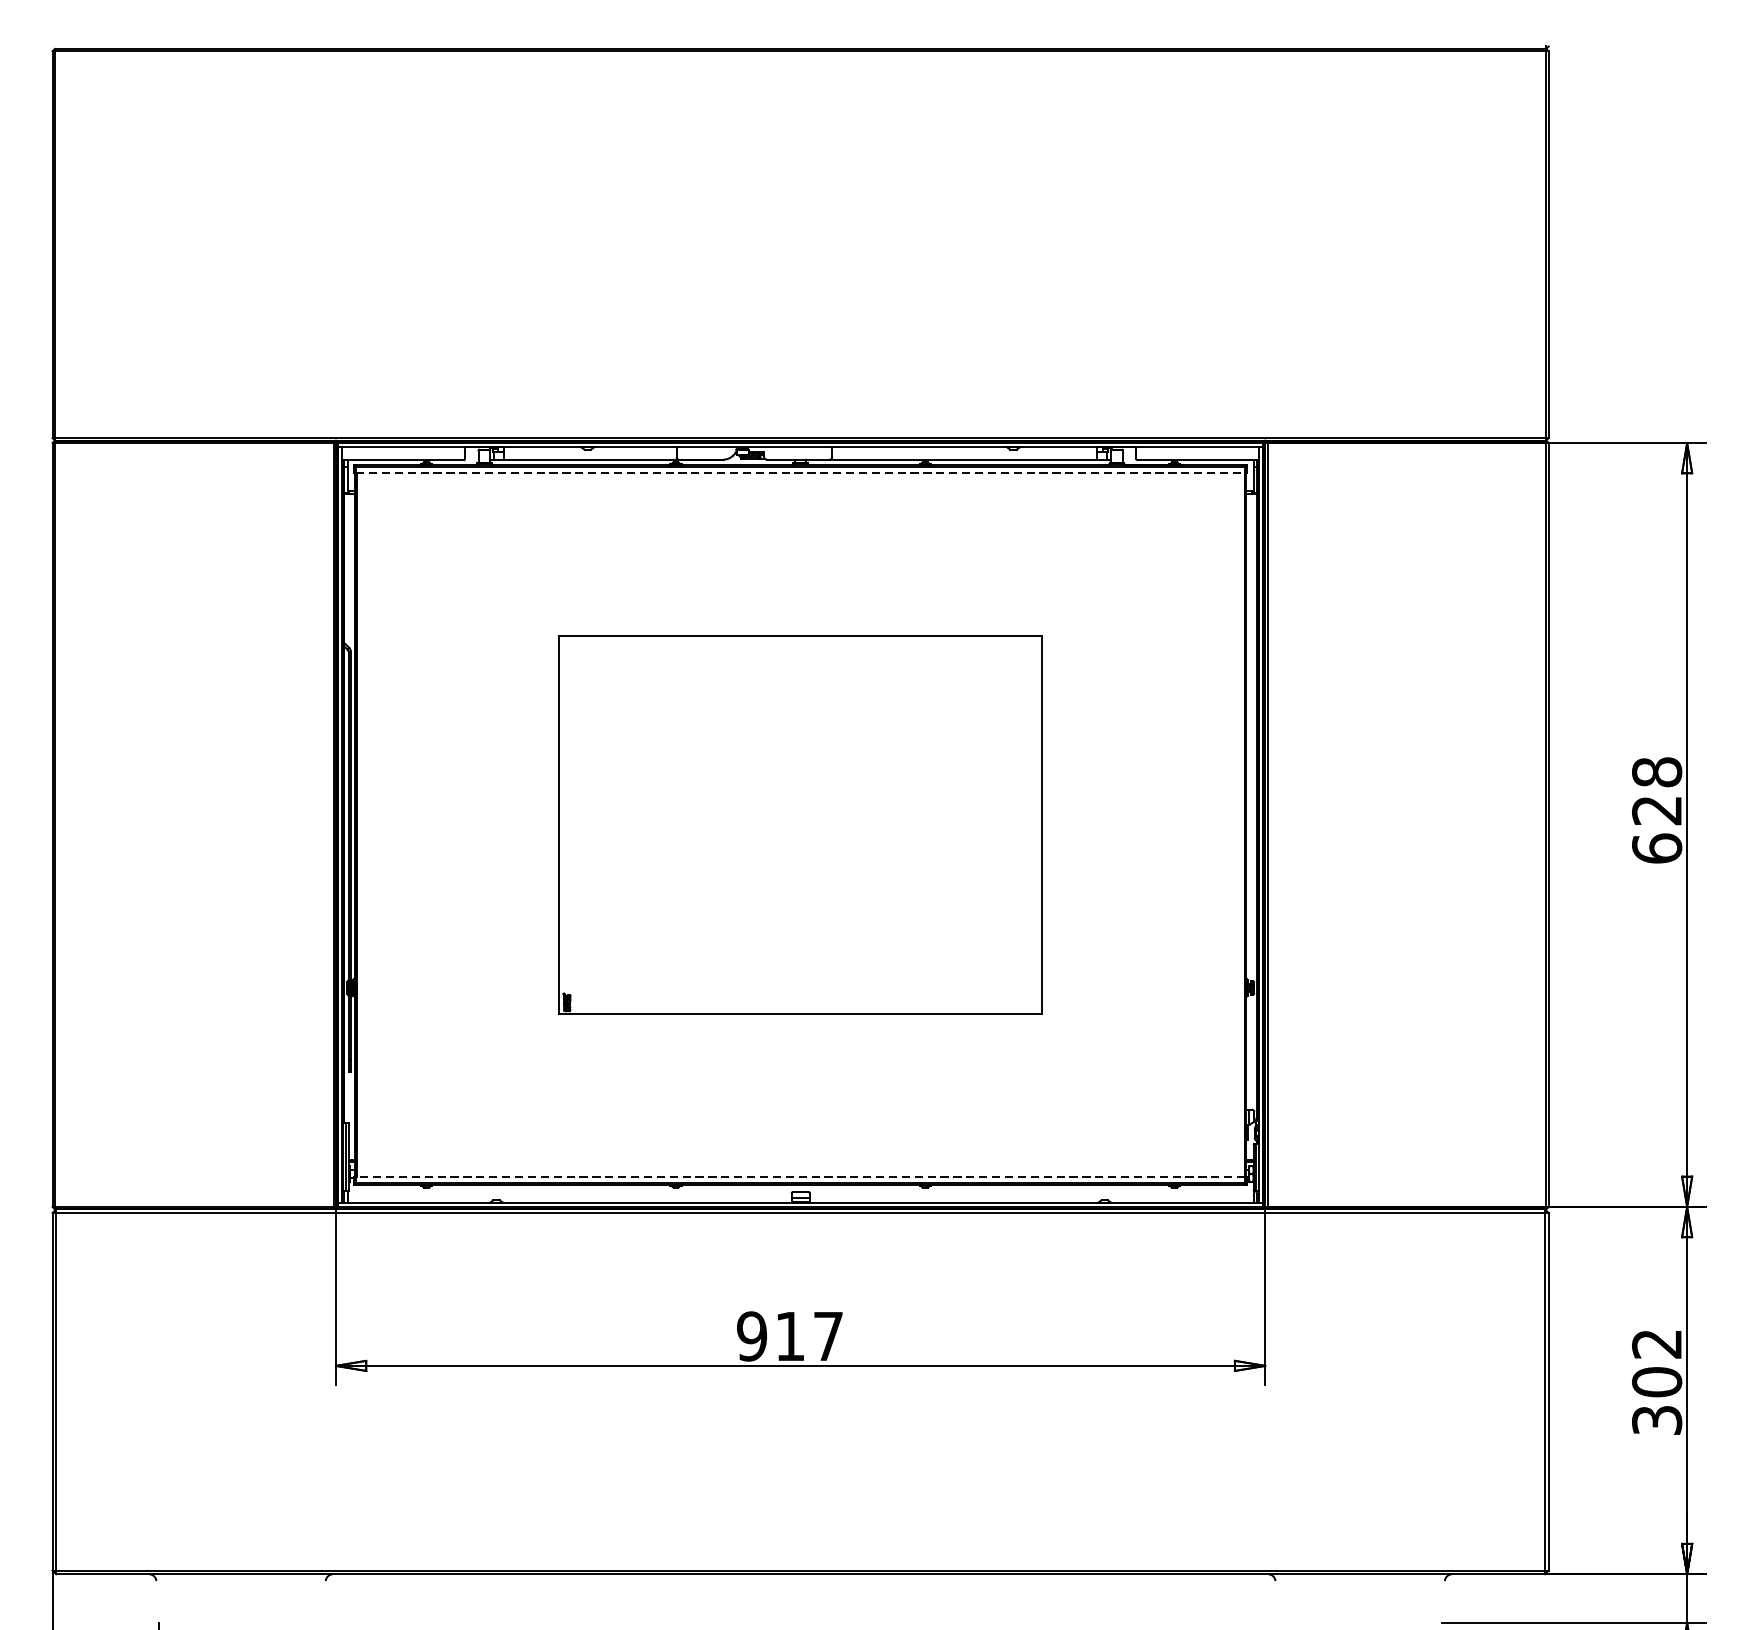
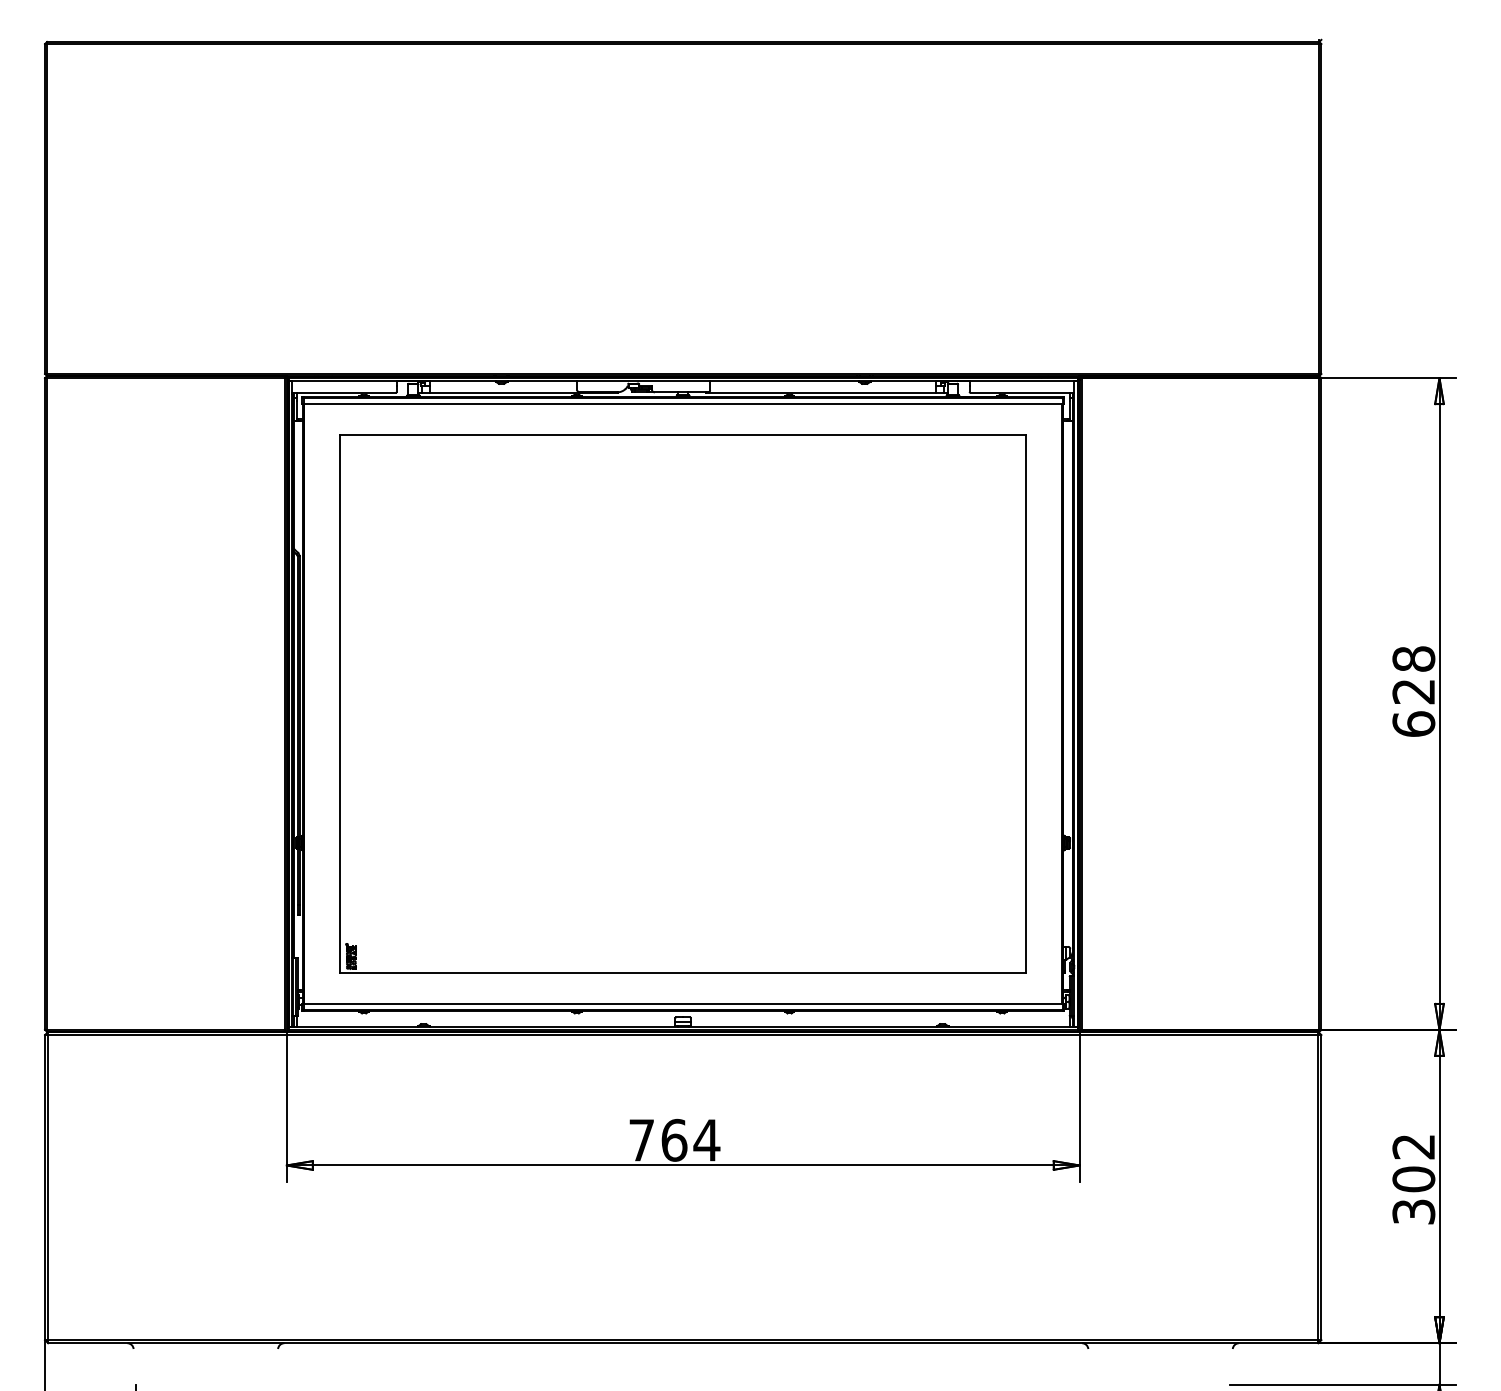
line: (800, 473) -> (683, 404), dashed -> solid
part: (799, 824) -> (682, 703), size x1.67
line: (799, 1176) -> (682, 1003), dashed -> solid
text: (790, 1335) -> (674, 1139), 917 -> 764

